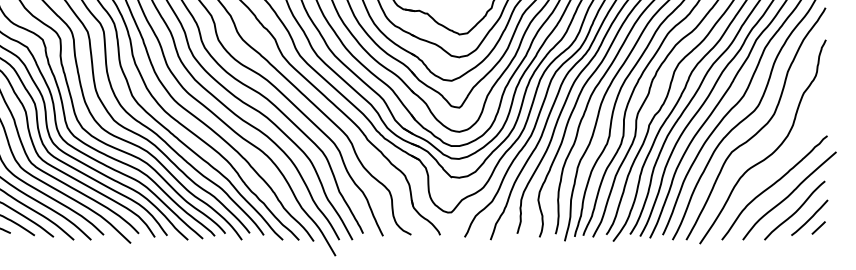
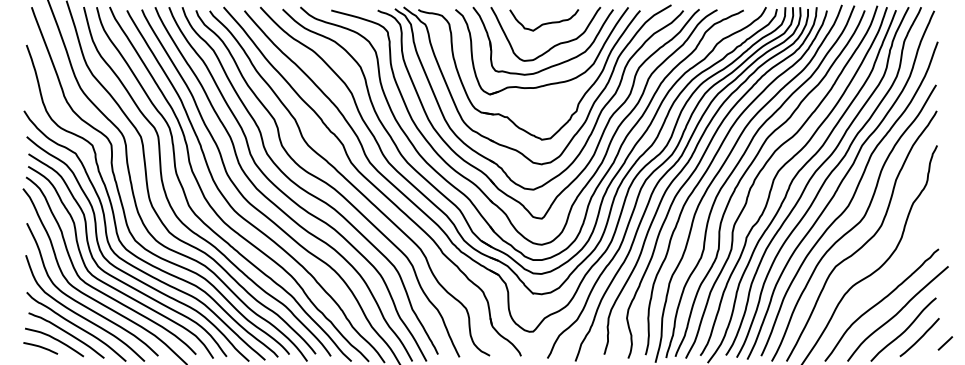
line: (818, 228) -> (945, 343), moved

